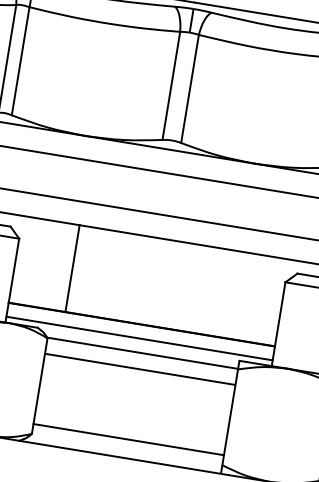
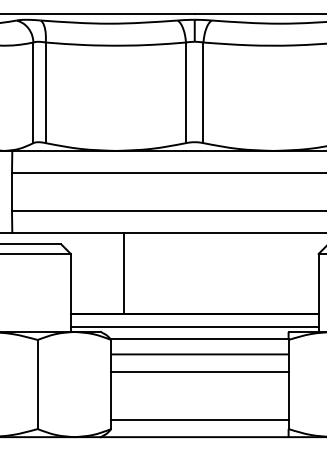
line: (136, 387) -> (199, 371), added

